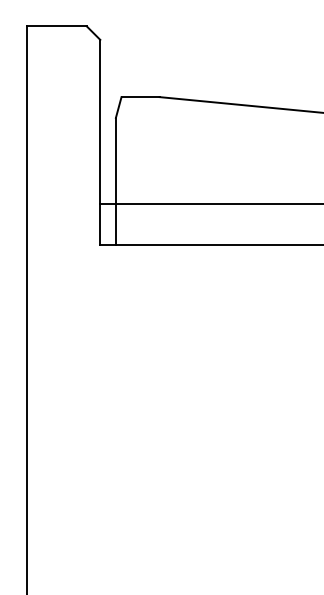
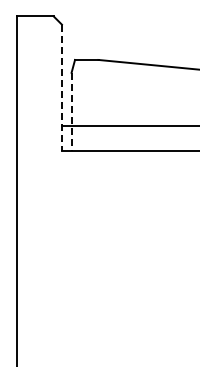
line: (99, 143) -> (61, 88), solid -> dashed
line: (115, 182) -> (71, 112), solid -> dashed

